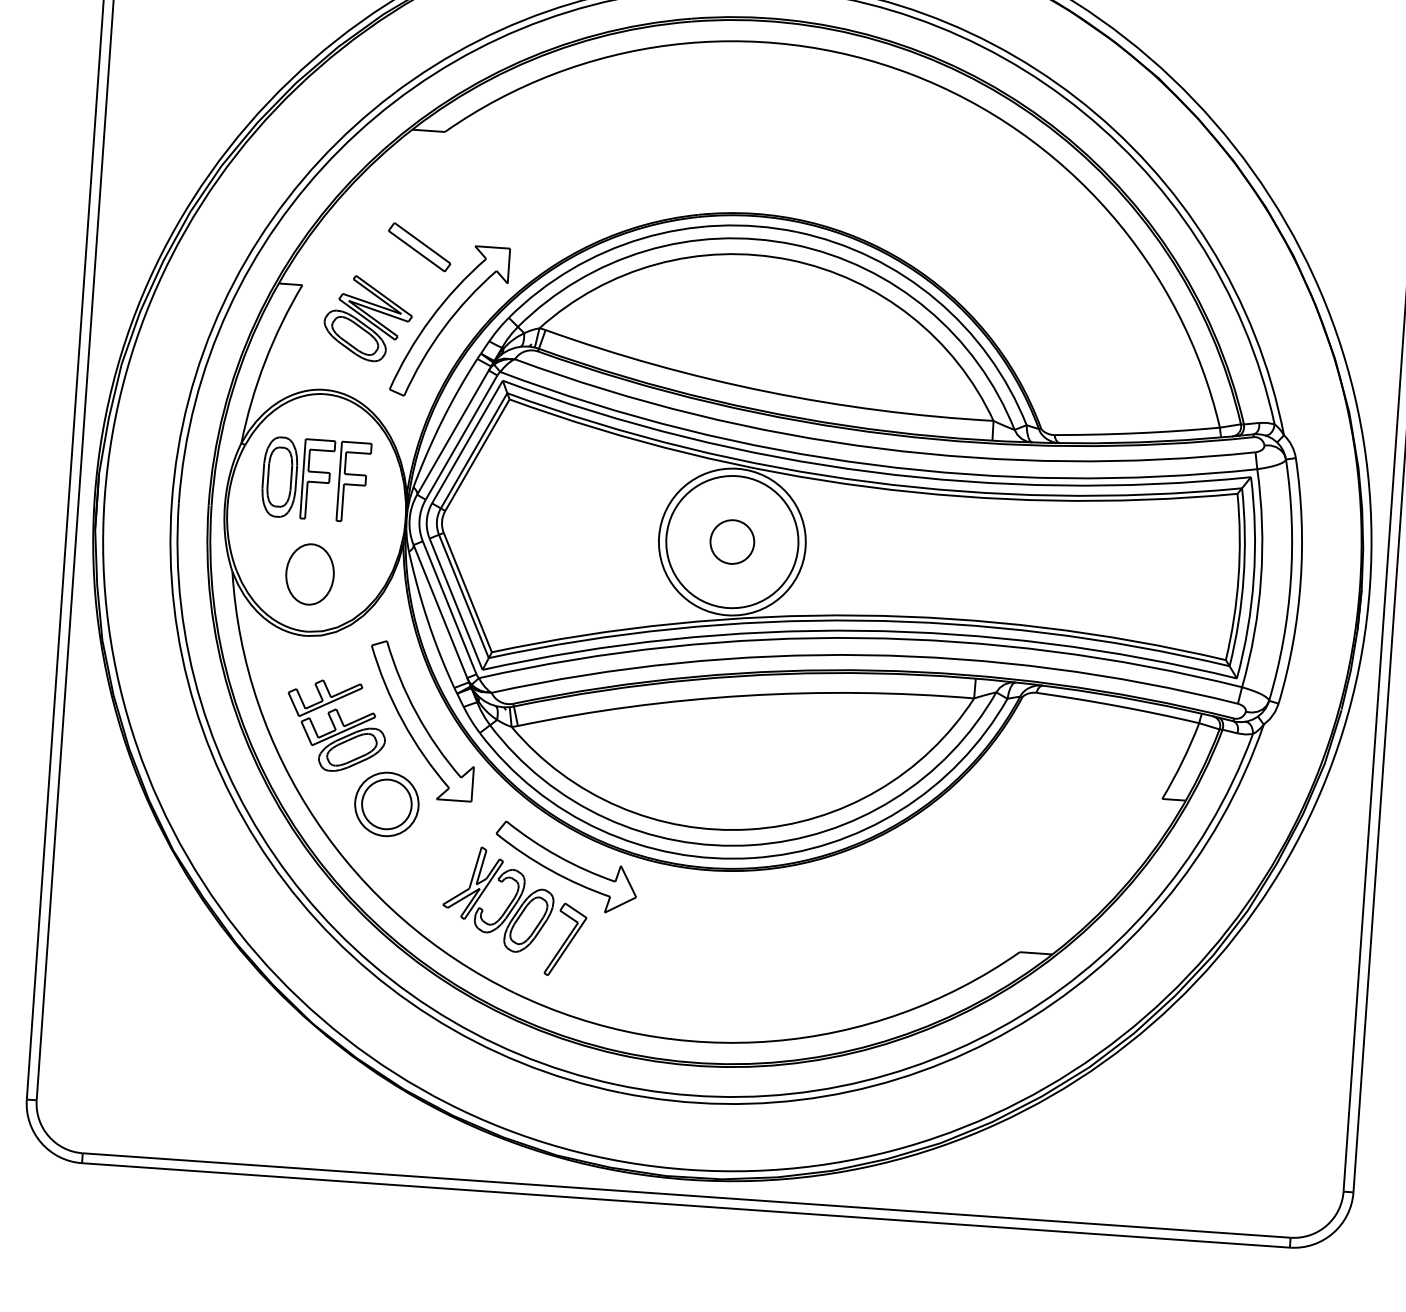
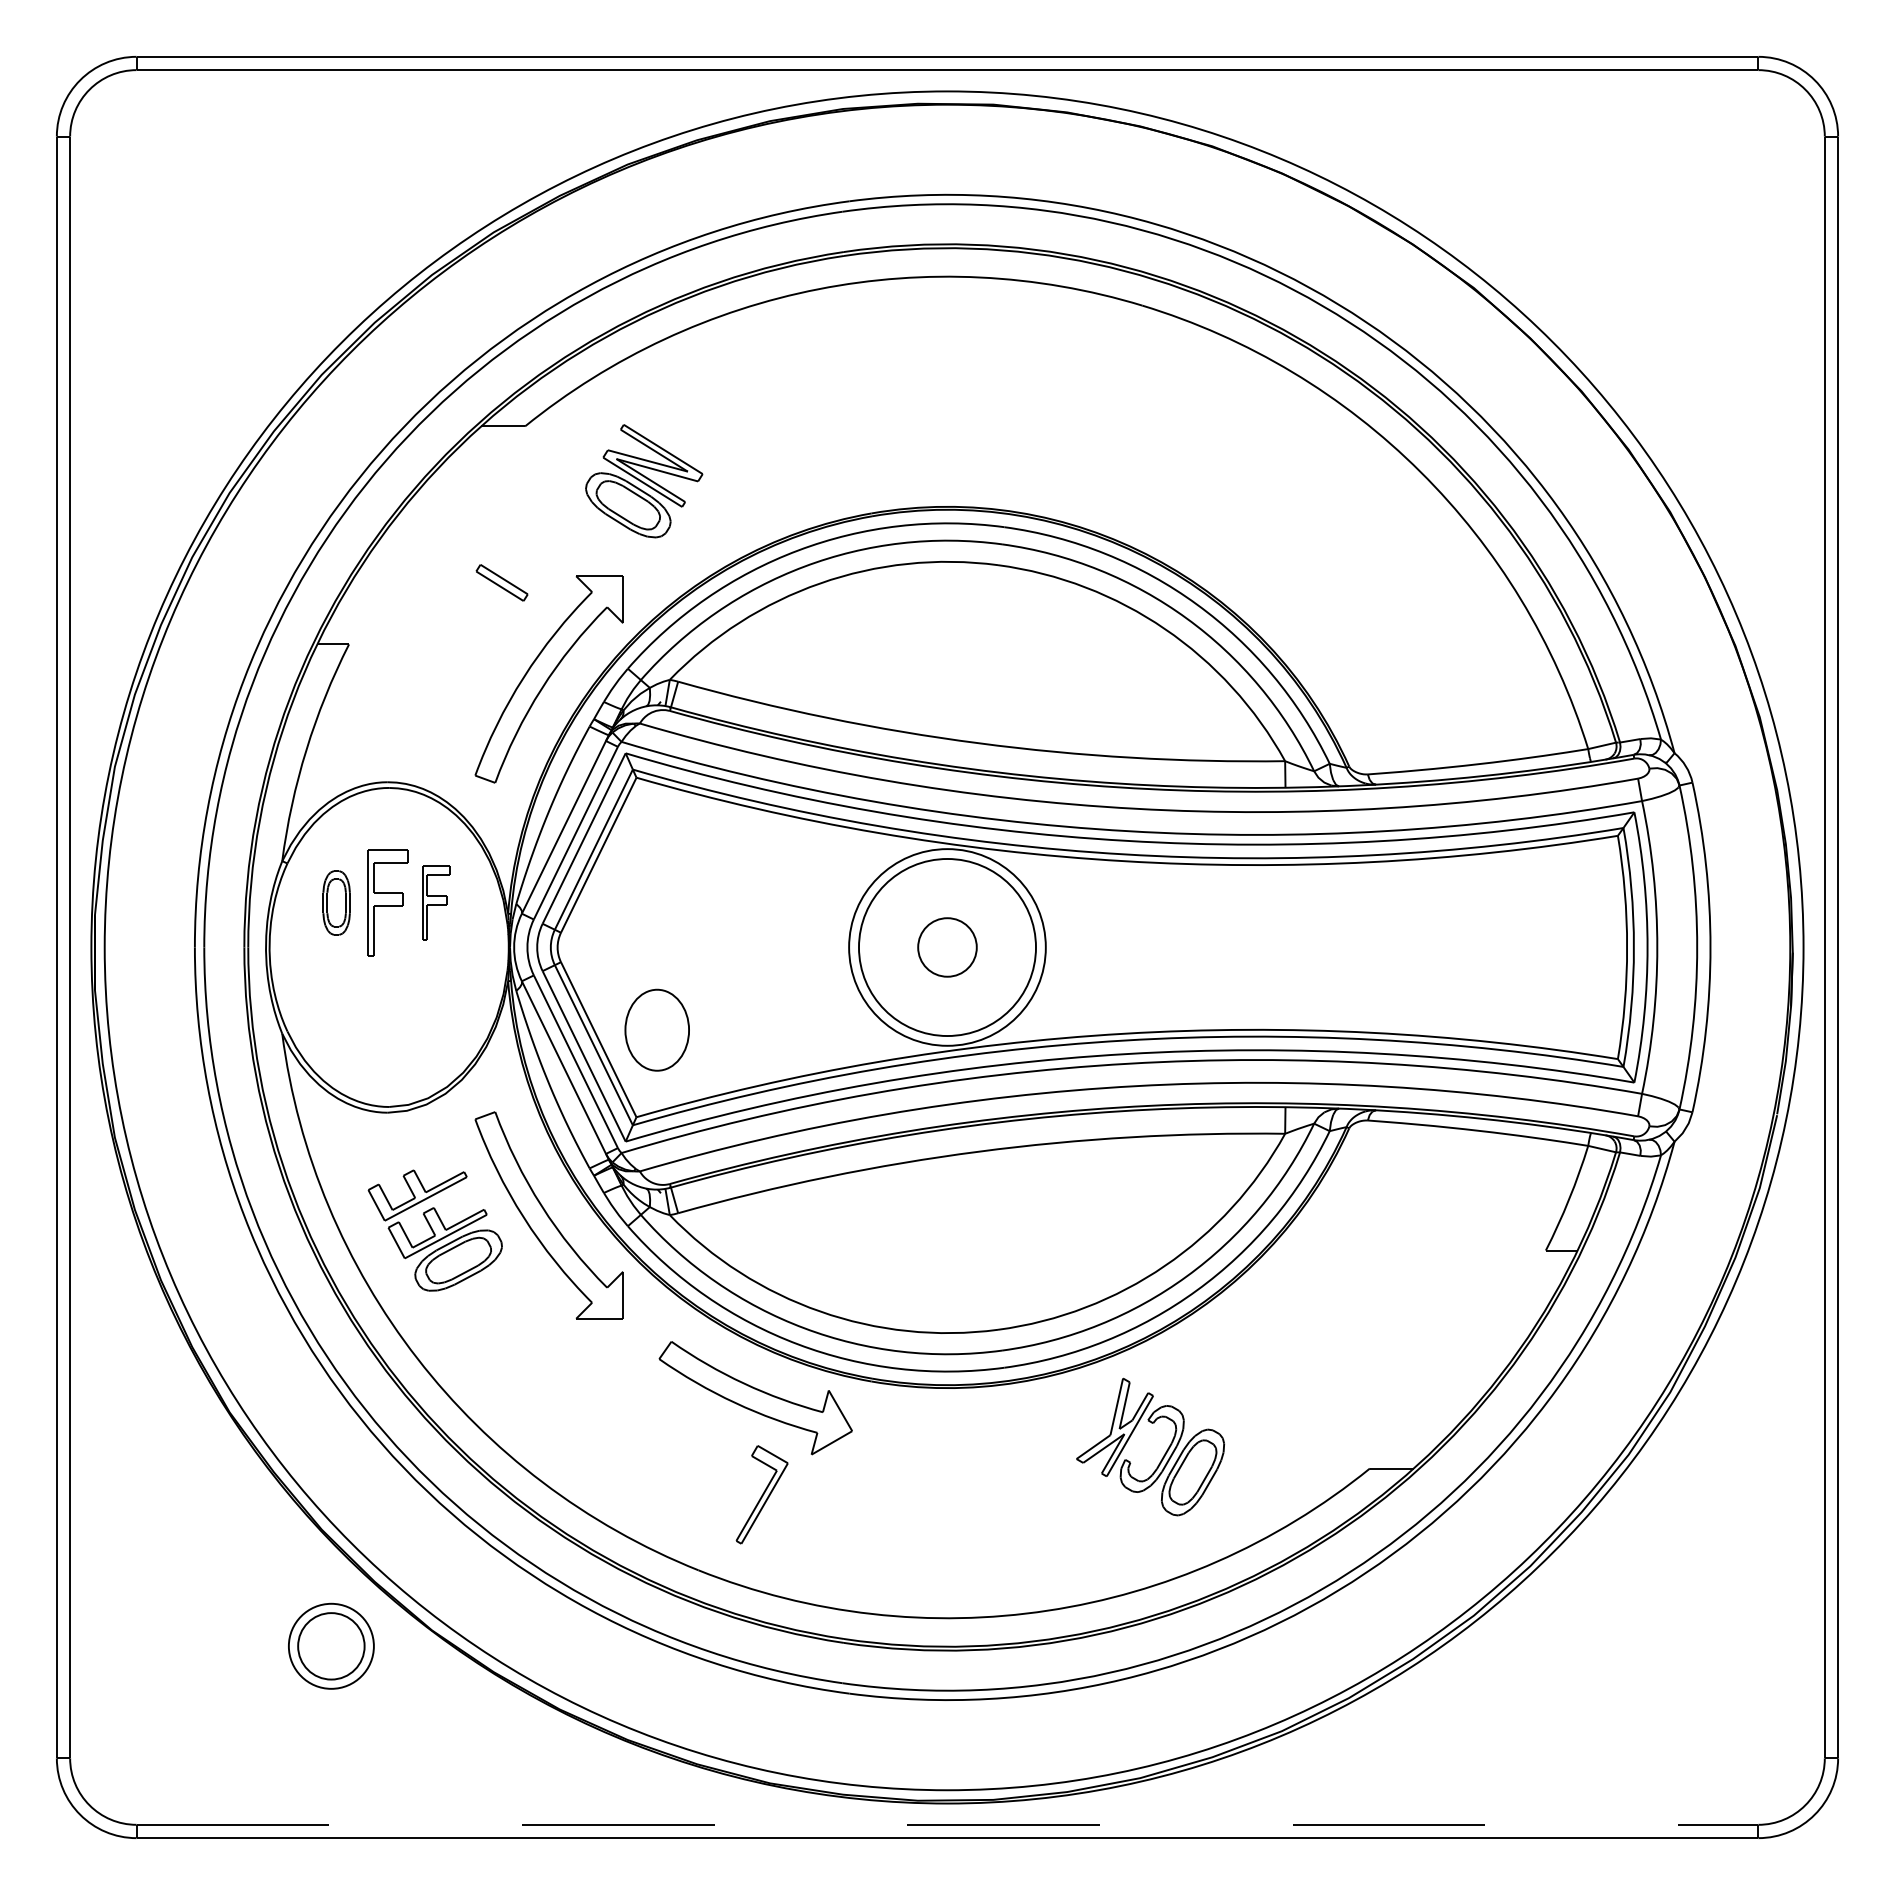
part: (419, 247) -> (501, 582), size x0.6
part: (368, 319) -> (644, 481), moved
part: (279, 476) -> (336, 902), size x0.6
part: (354, 481) -> (436, 902), size x0.7
part: (309, 573) -> (656, 1029), moved
part: (387, 803) -> (331, 1645), moved
part: (508, 905) -> (1164, 1453), moved
line: (686, 1195) -> (947, 1824), solid -> dashed

